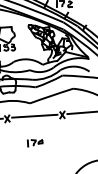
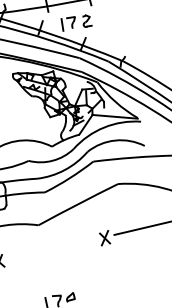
line: (34, 115) -> (50, 247), removed

